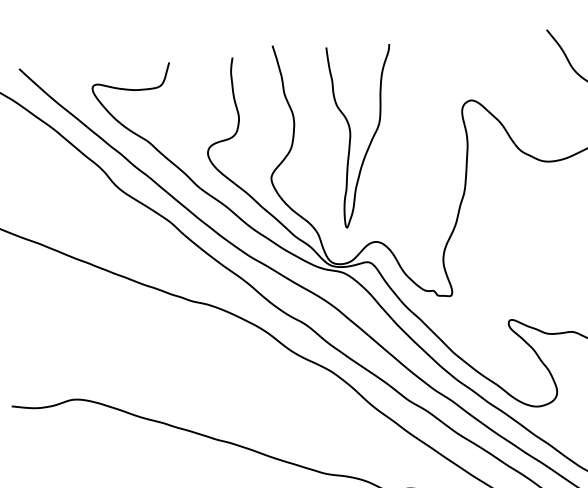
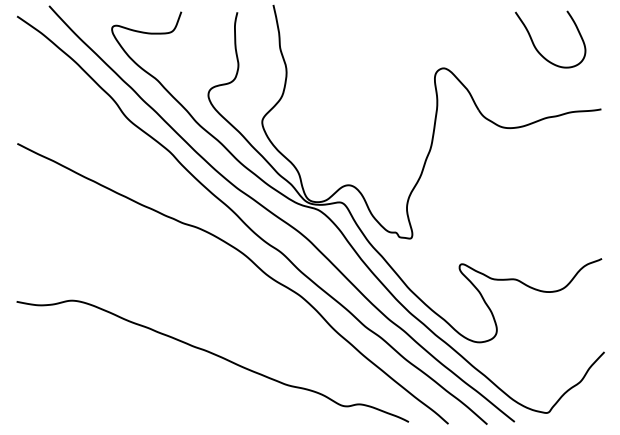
curve: (371, 137) -> (353, 93), removed

